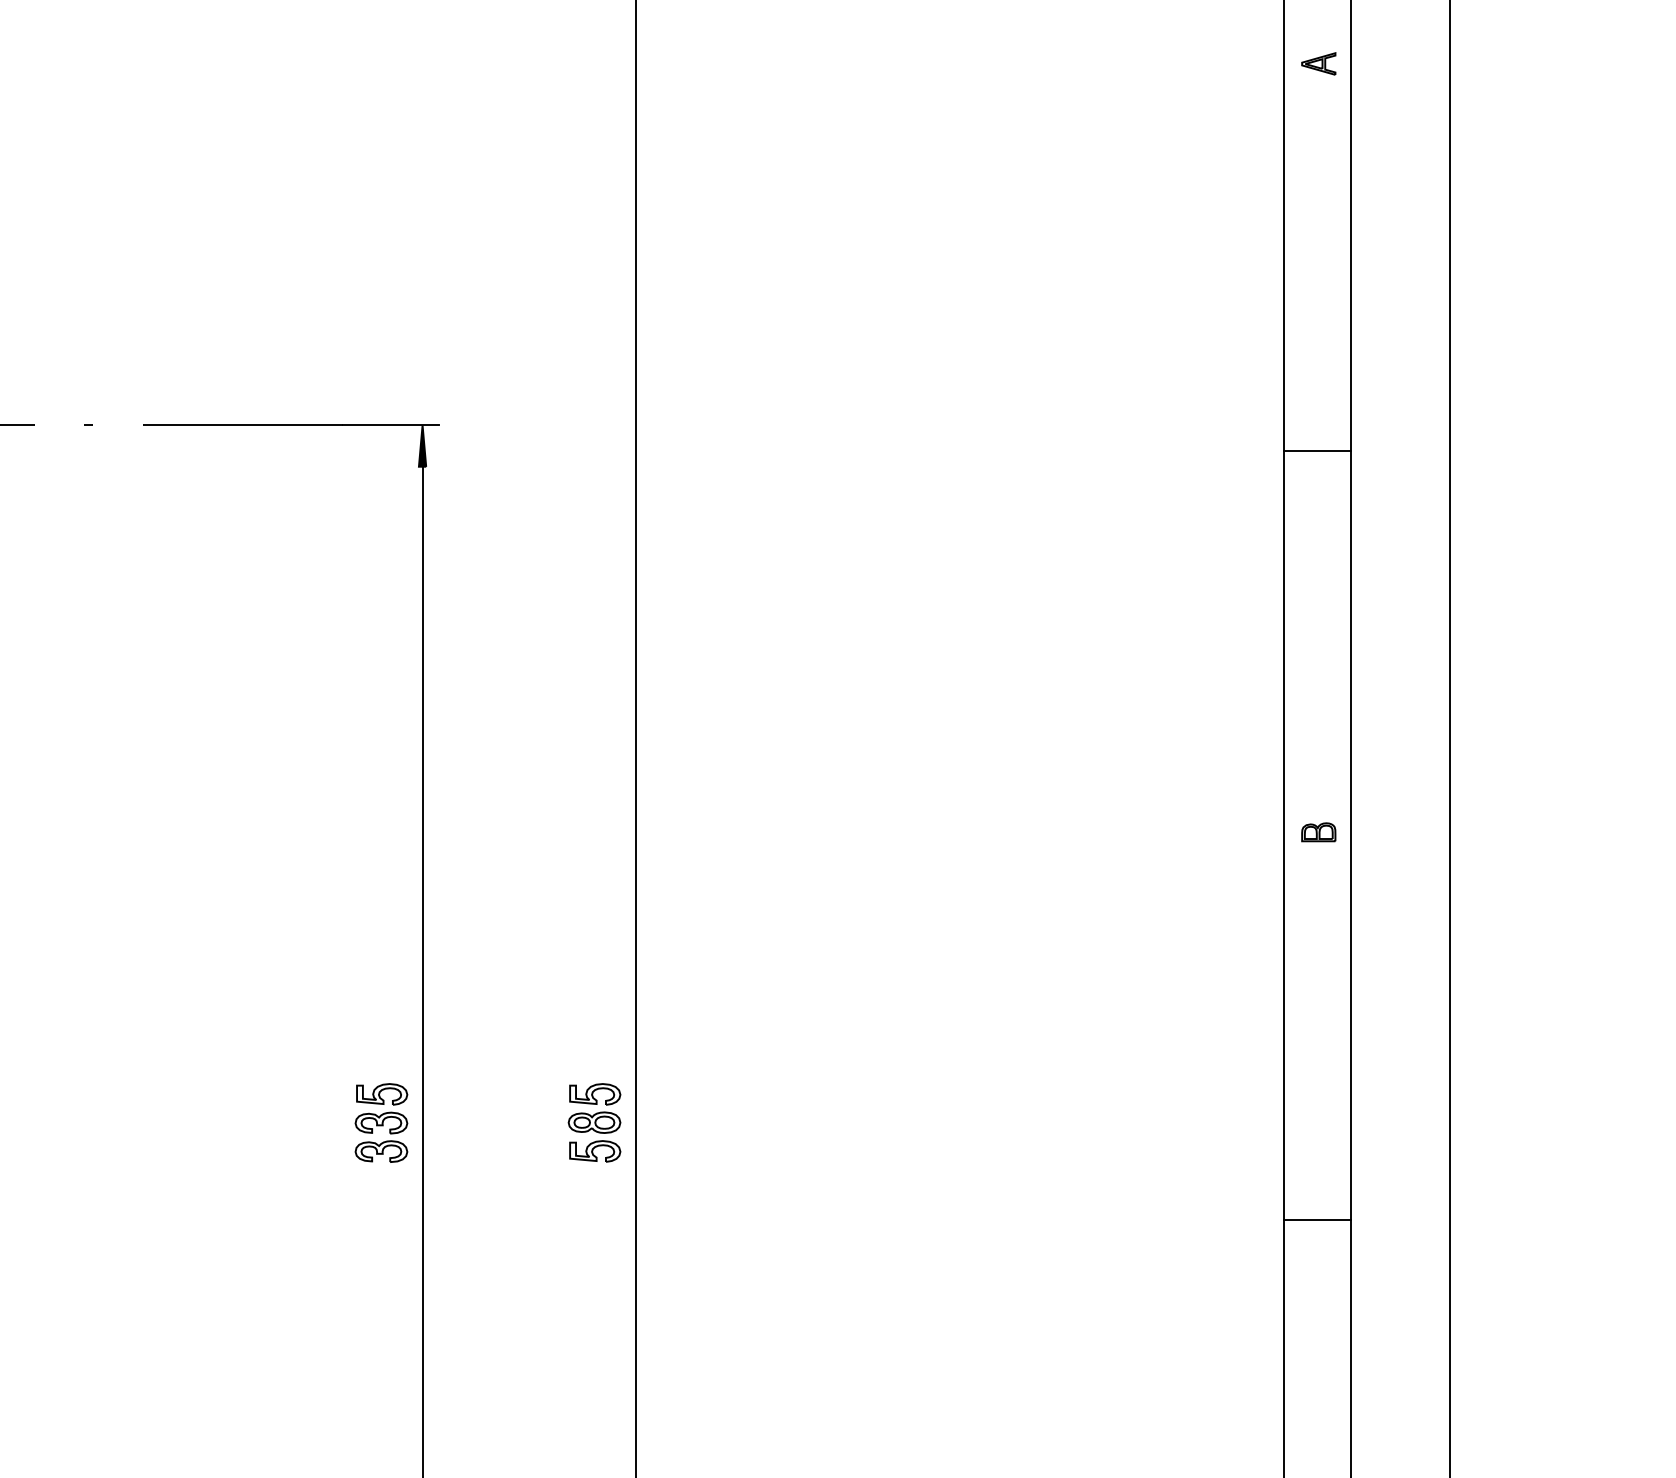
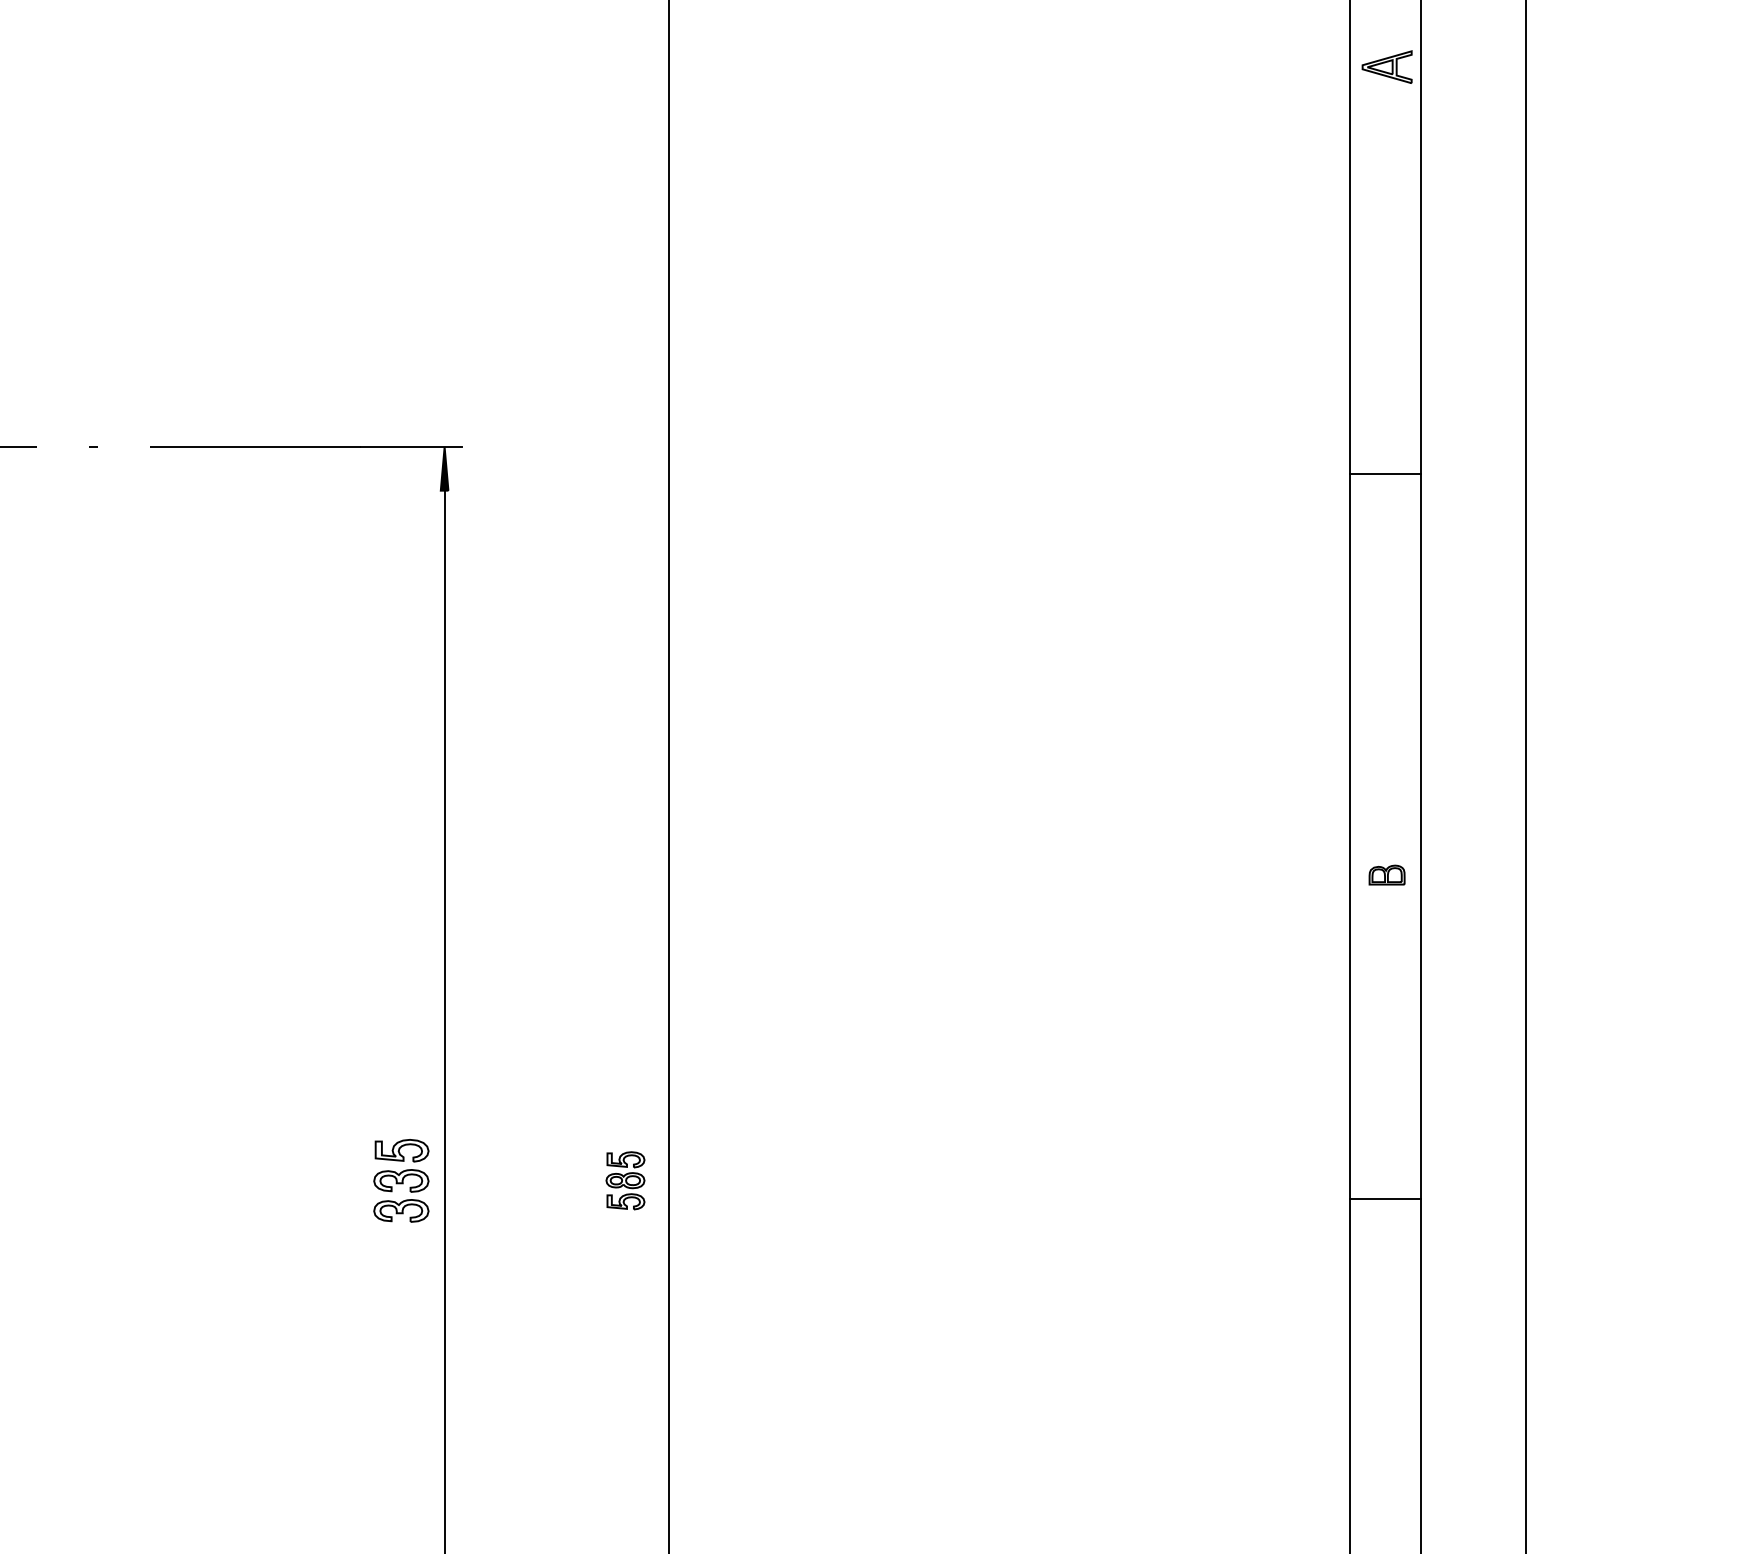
part: (1318, 63) -> (1386, 66), size x1.4
part: (594, 1122) -> (625, 1180), size x0.7
line: (1317, 1219) -> (1385, 1198), moved

